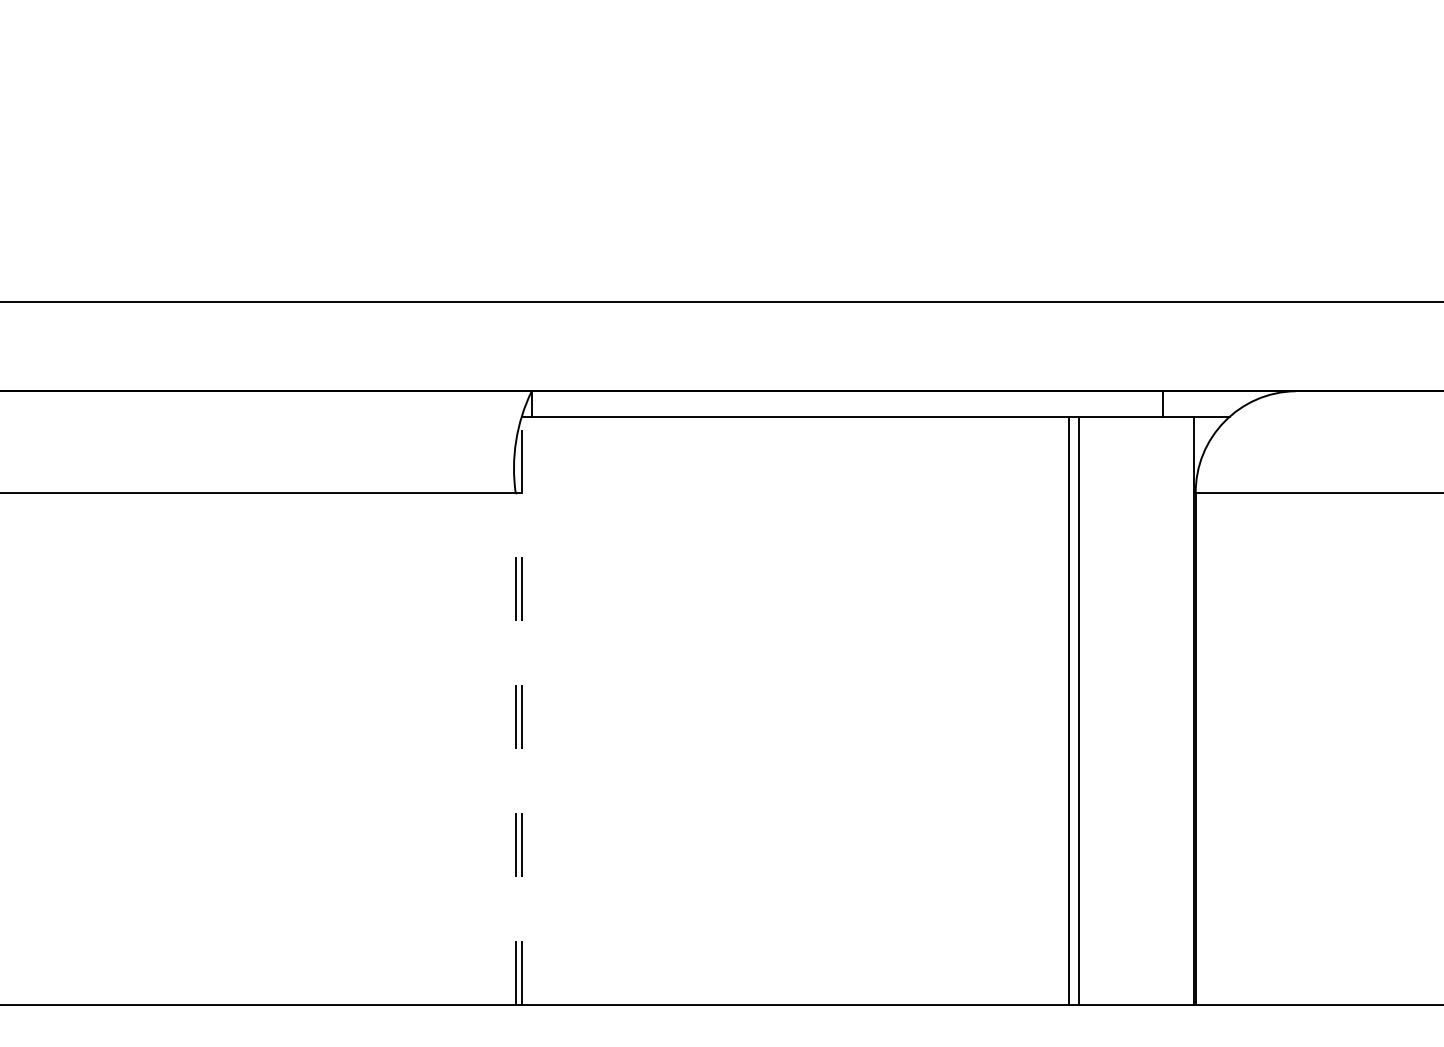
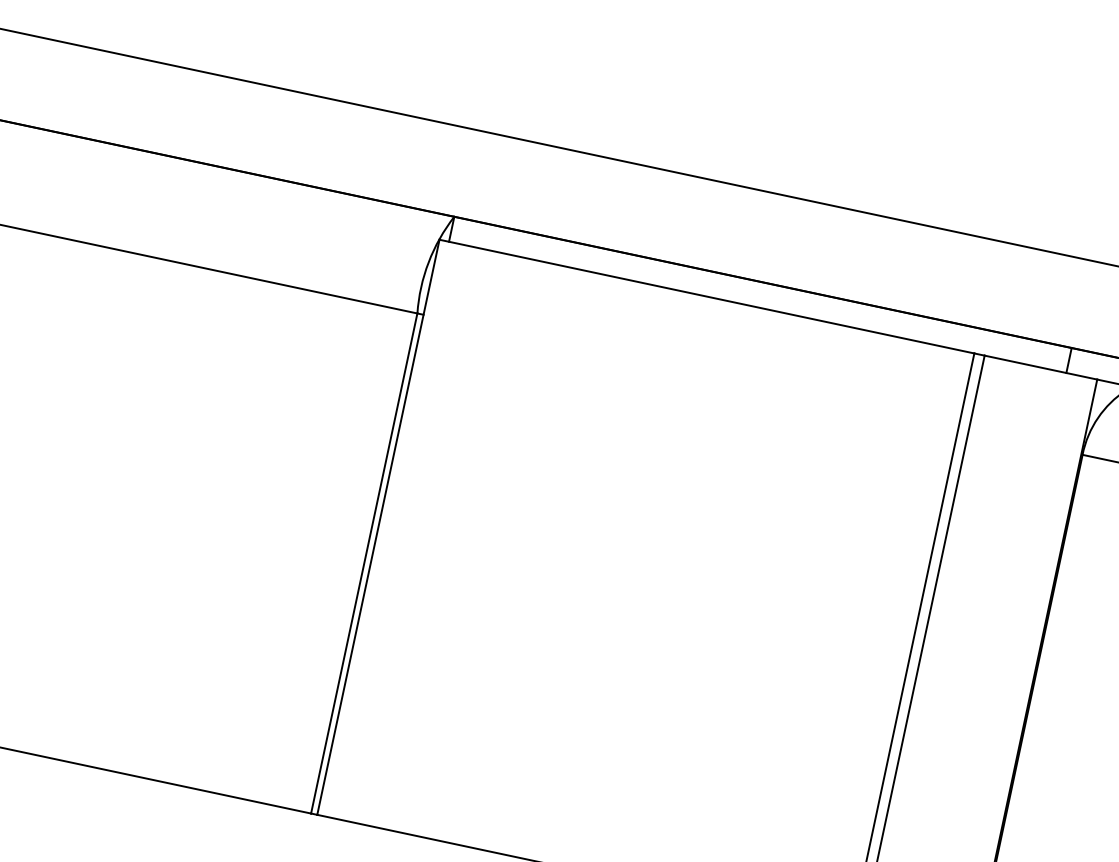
line: (522, 710) -> (378, 527), dashed -> solid
line: (515, 749) -> (363, 563), dashed -> solid

